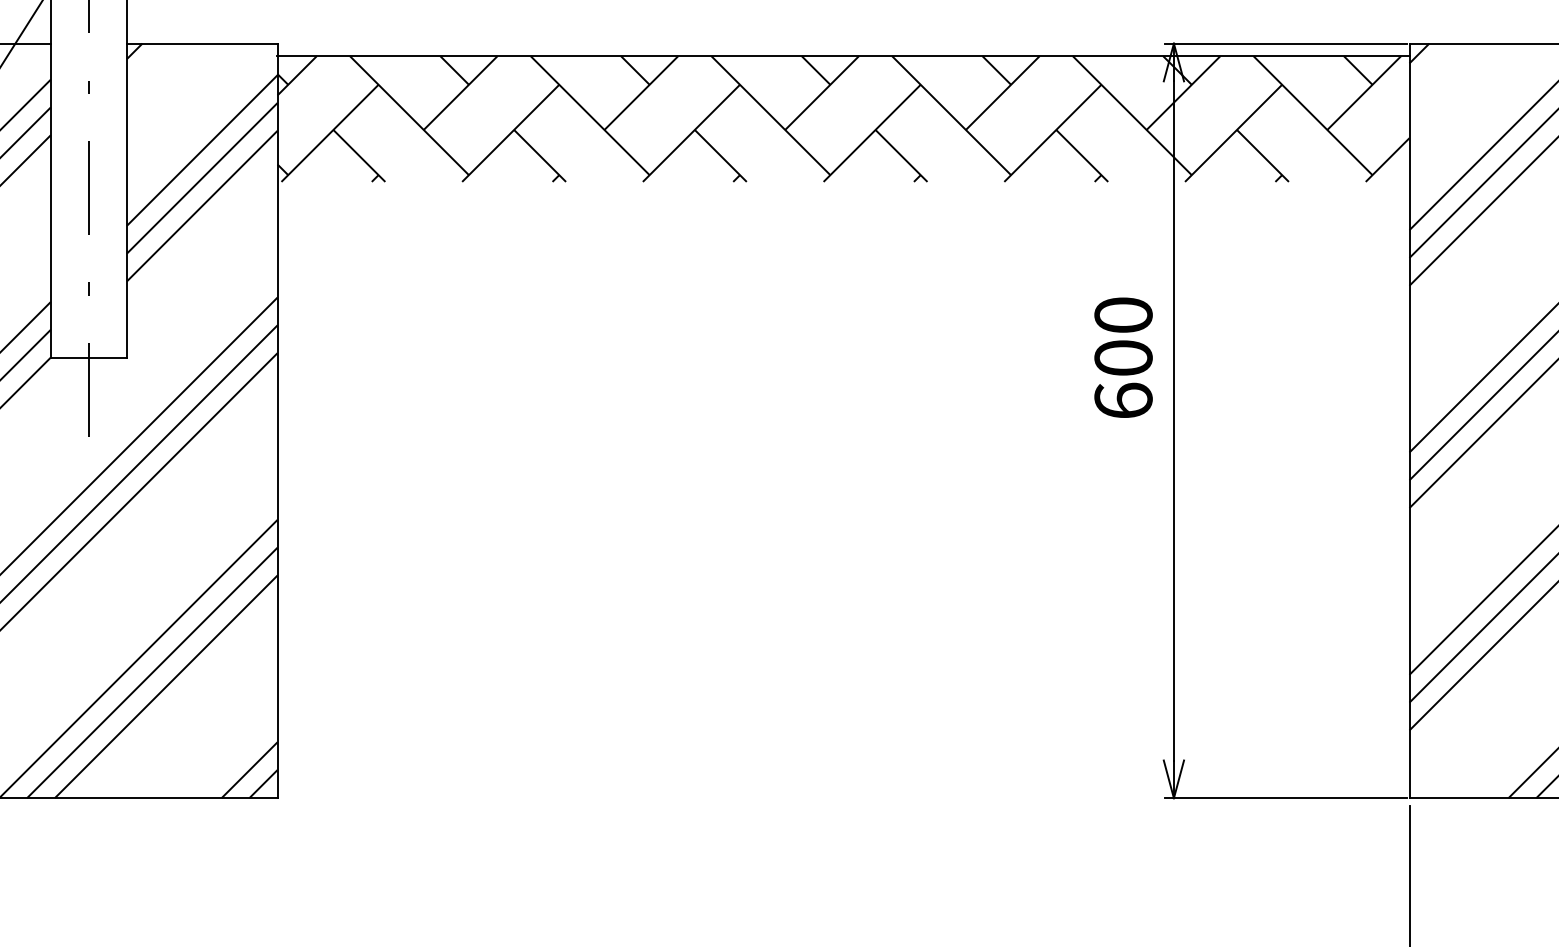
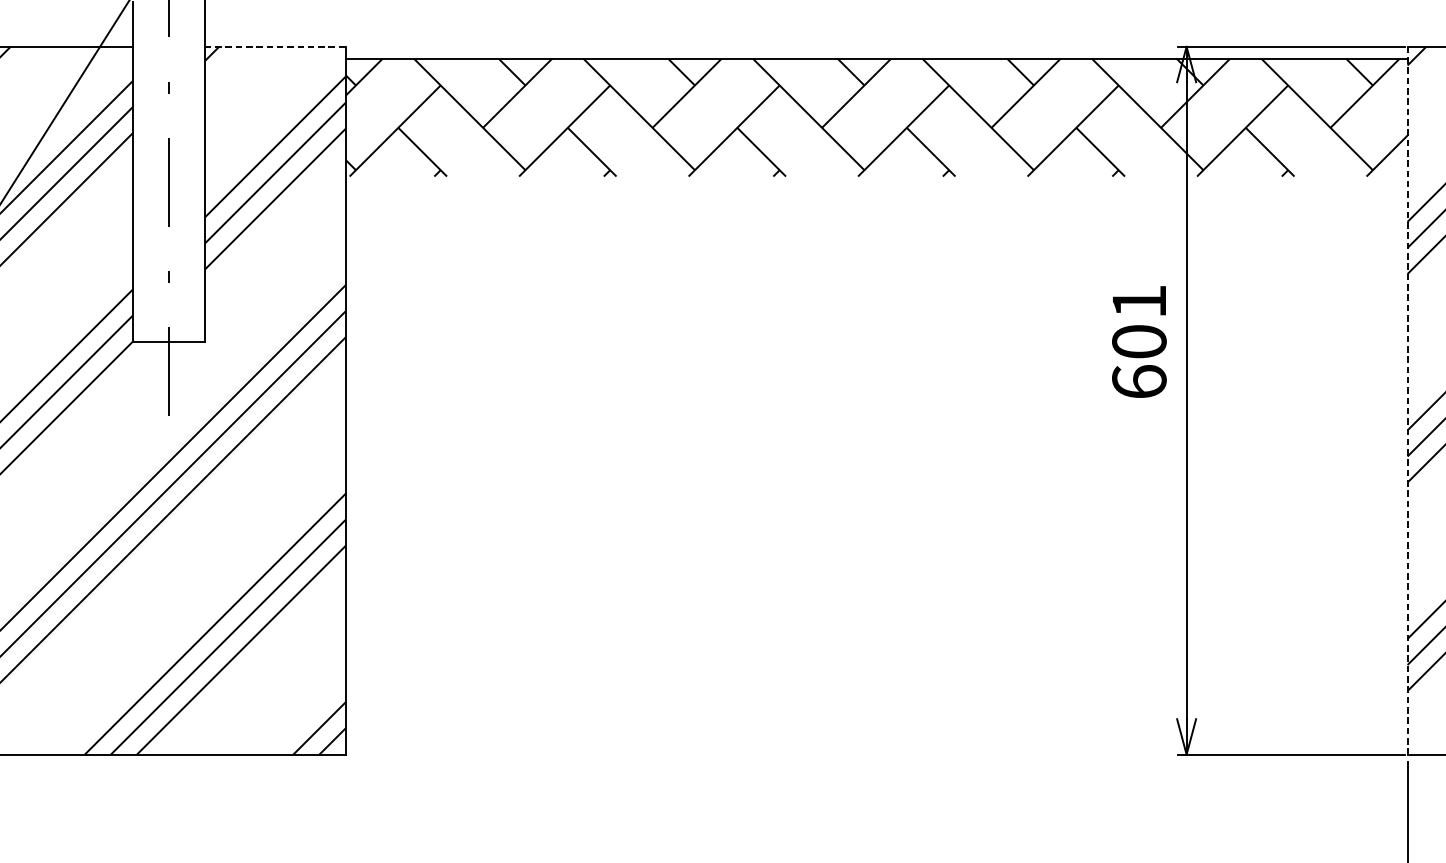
line: (202, 43) -> (275, 46), solid -> dashed
text: (1123, 314) -> (1139, 300), 600 -> 601
line: (1409, 421) -> (1407, 401), solid -> dashed

